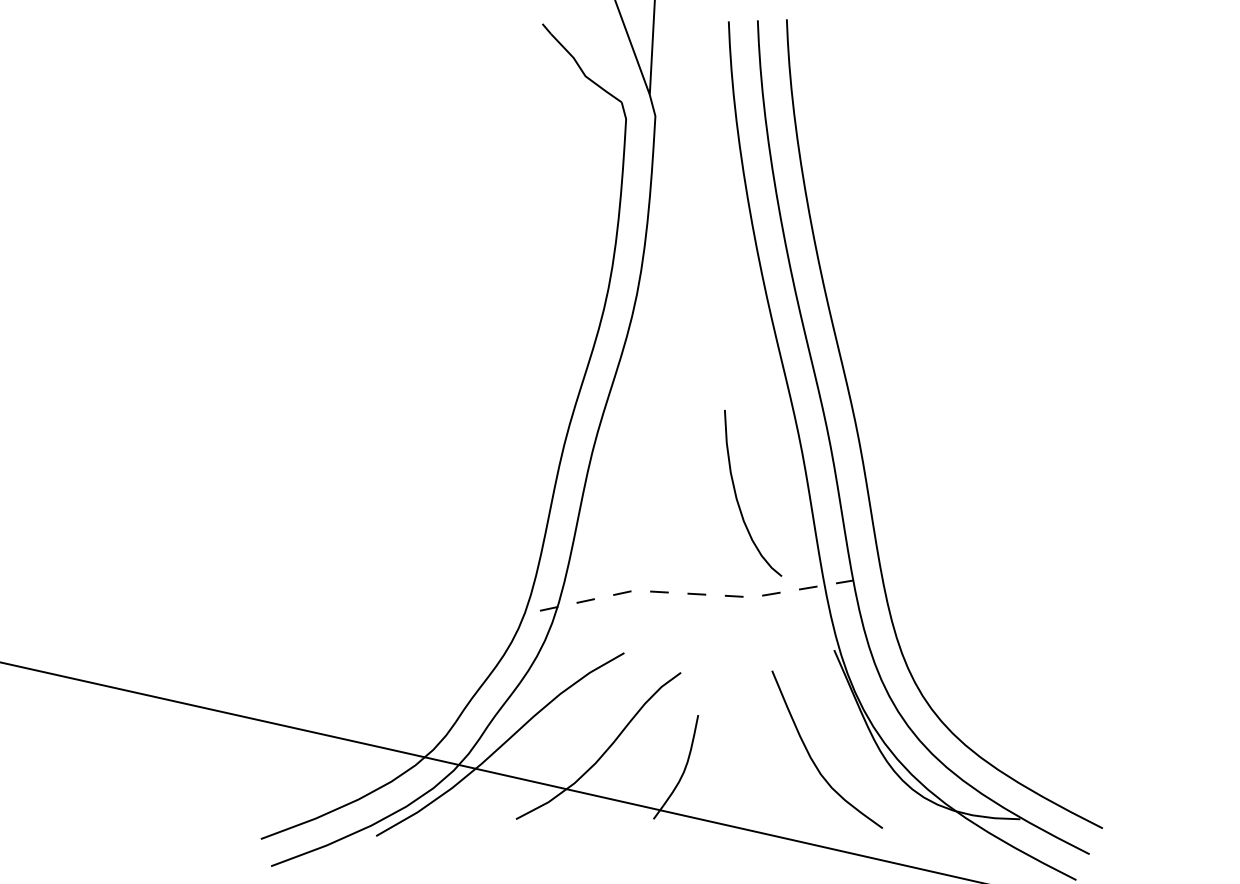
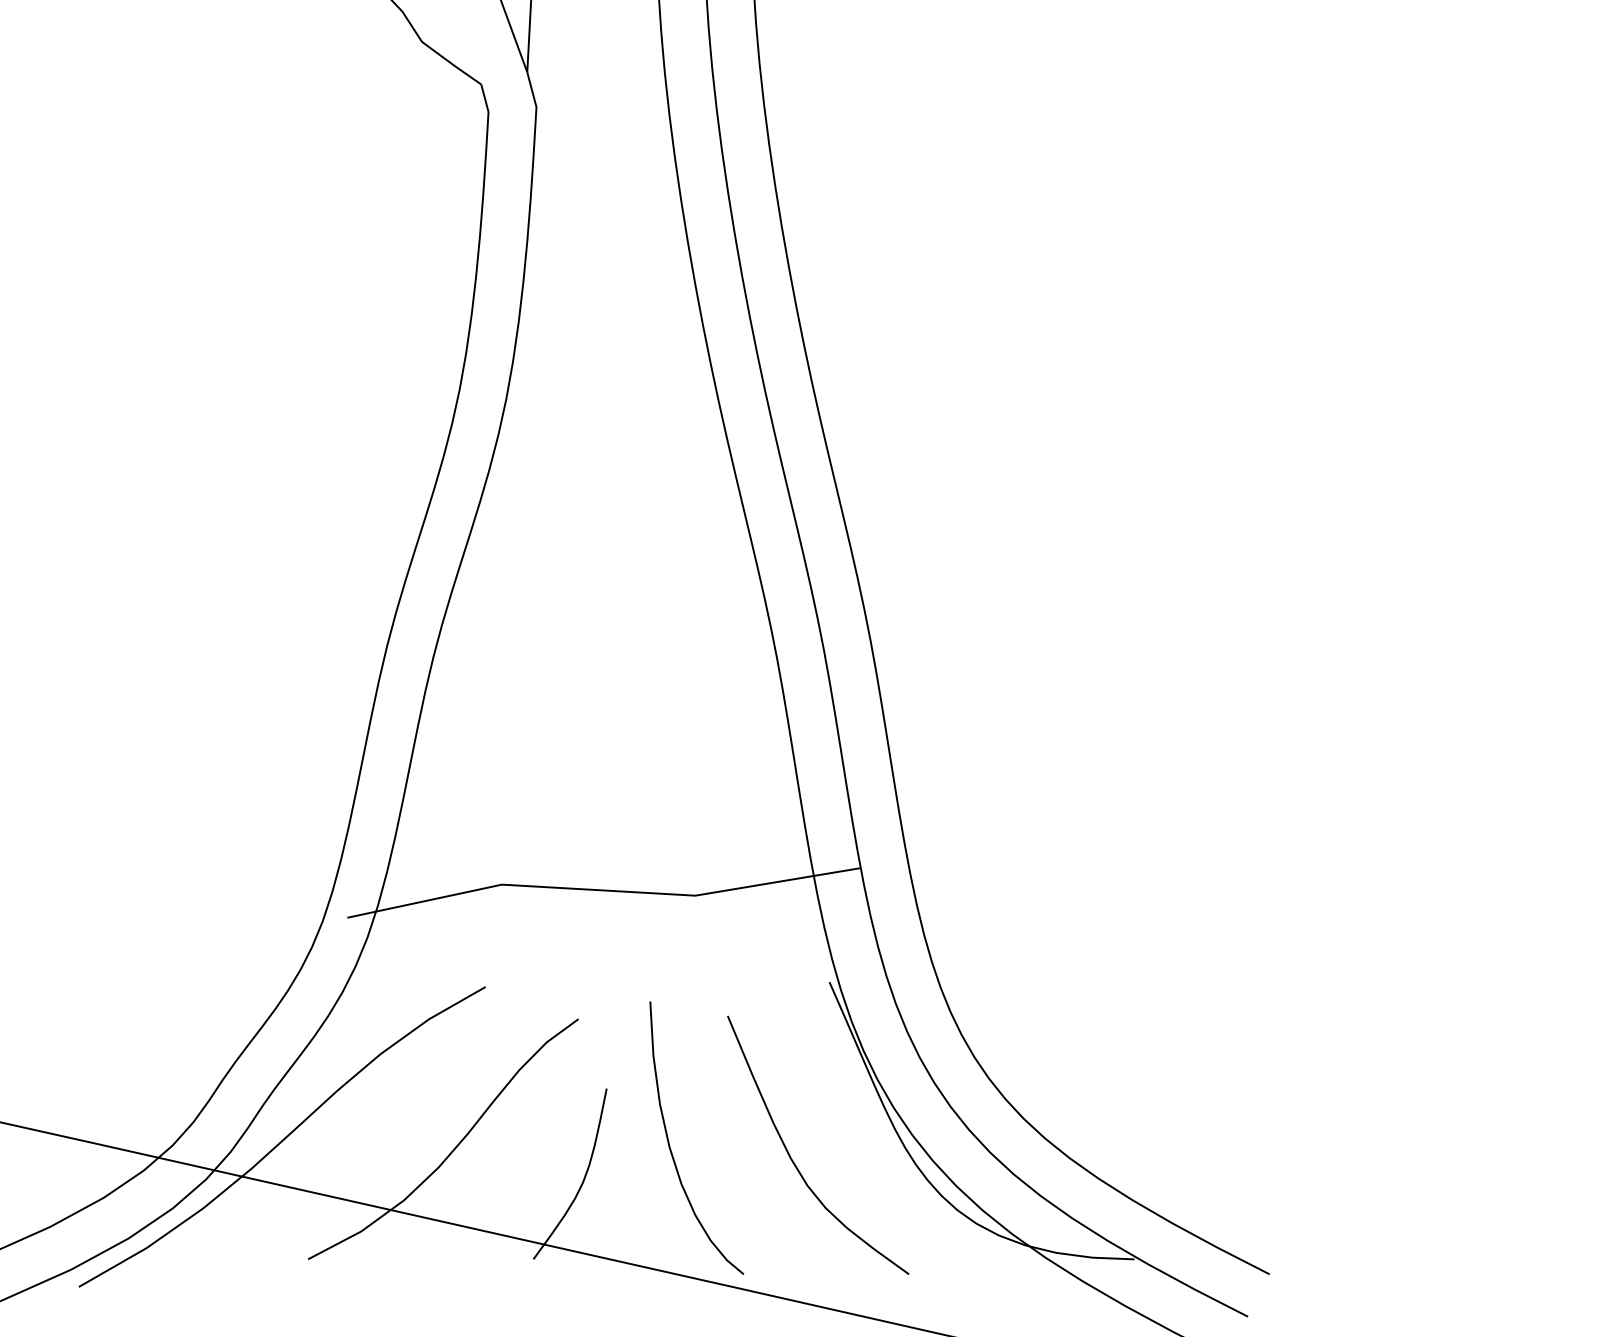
curve: (737, 497) -> (670, 1145), moved
line: (696, 594) -> (603, 891), dashed -> solid

